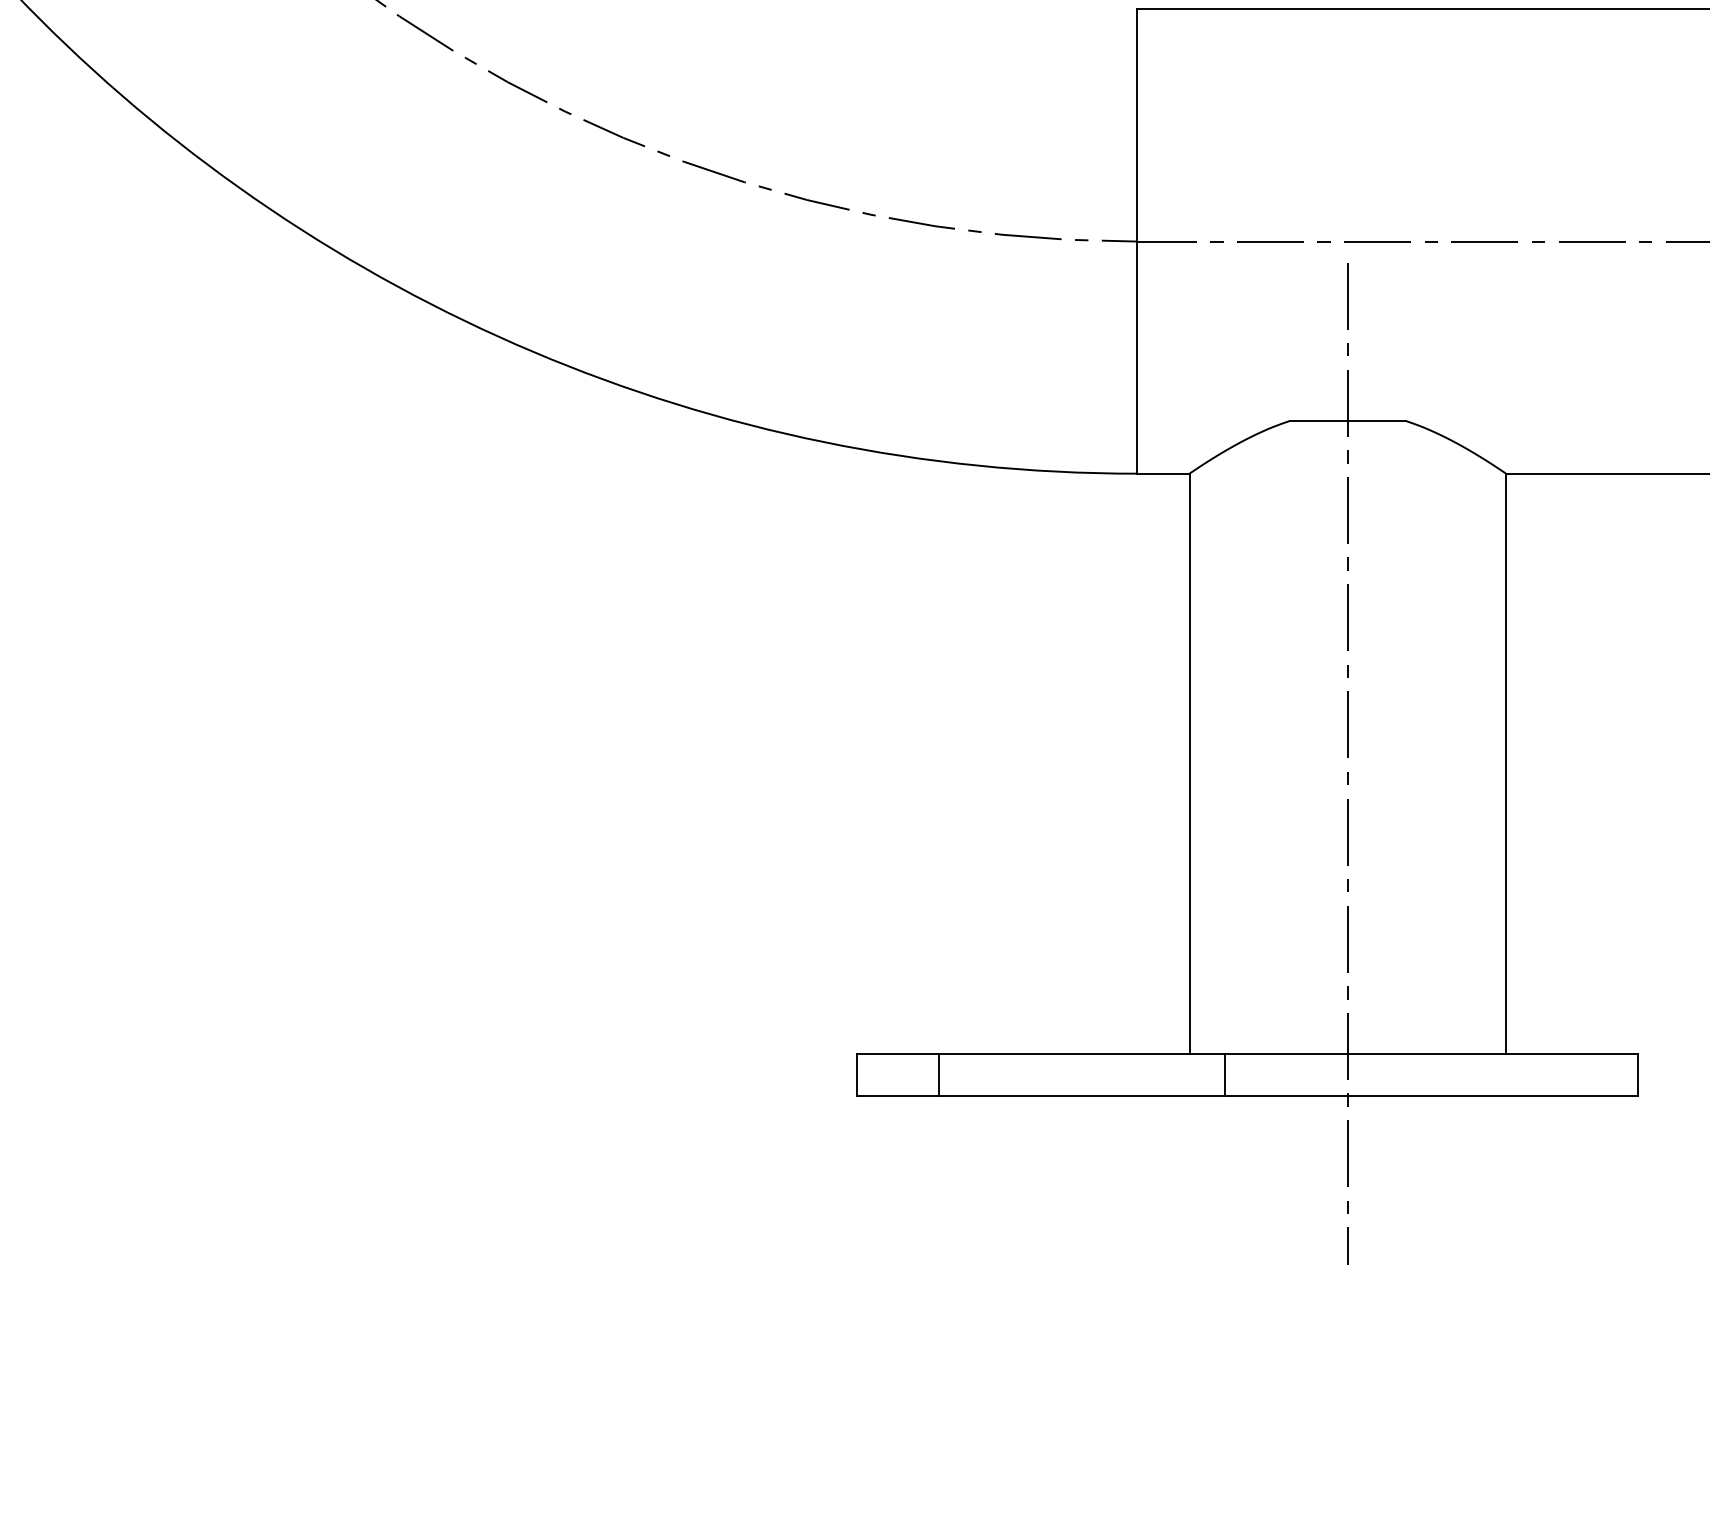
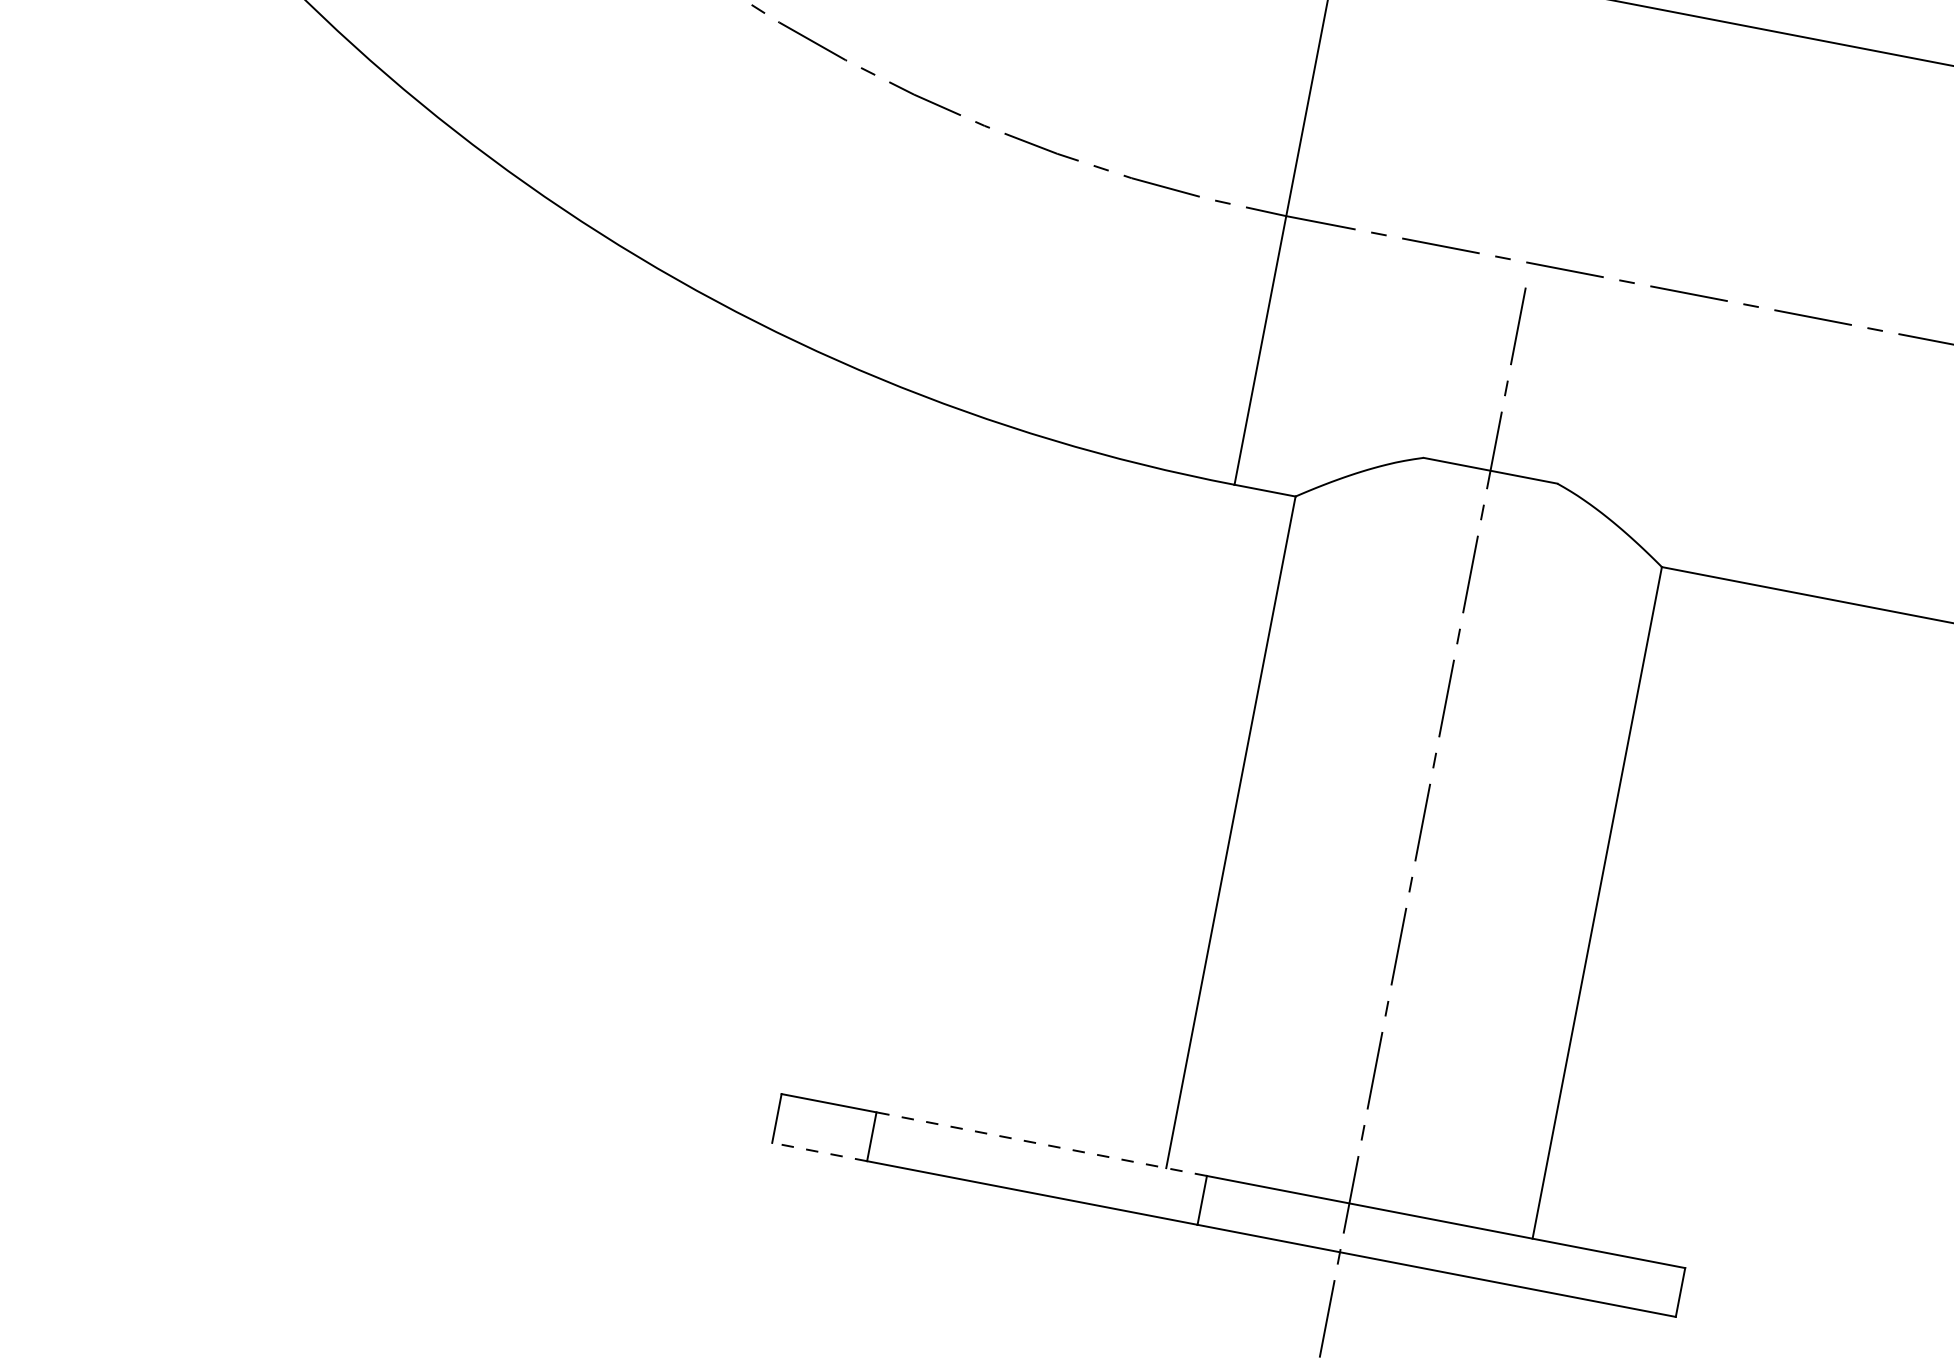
line: (1081, 1053) -> (1041, 1143), solid -> dashed
line: (897, 1096) -> (818, 1152), solid -> dashed

